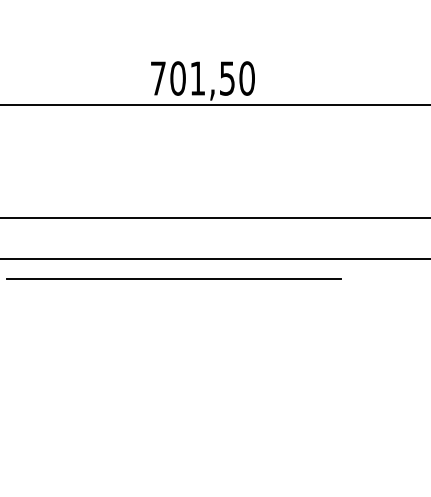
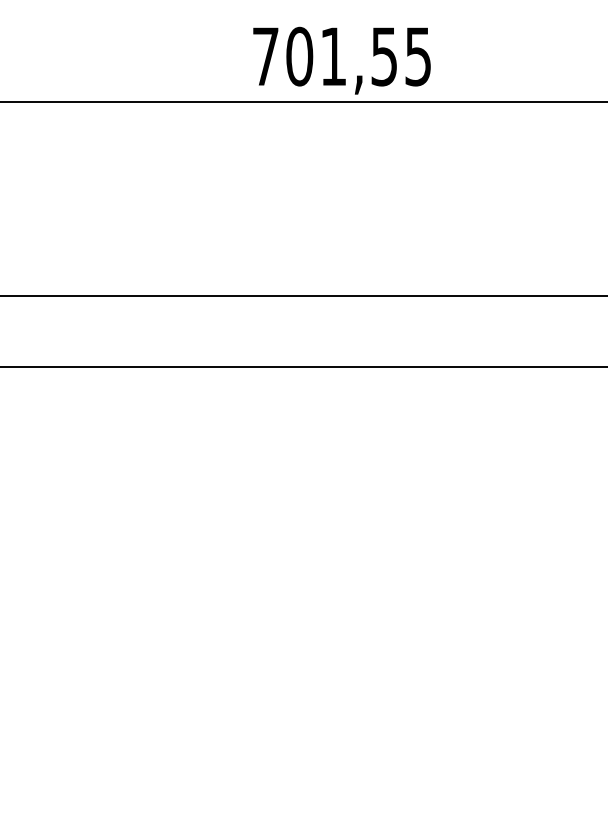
text: (246, 78) -> (417, 56), 701,50 -> 701,55
line: (173, 279) -> (291, 401), removed

